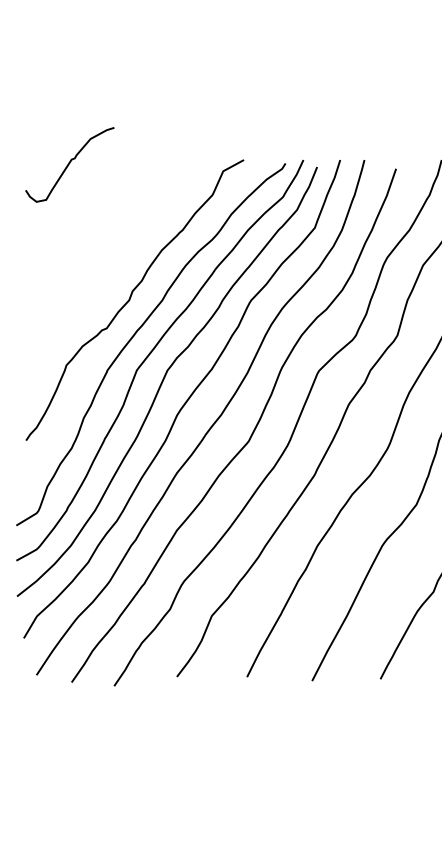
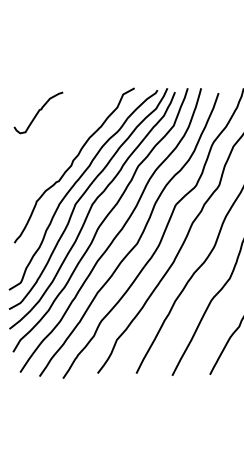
curve: (69, 164) -> (38, 112), moved

